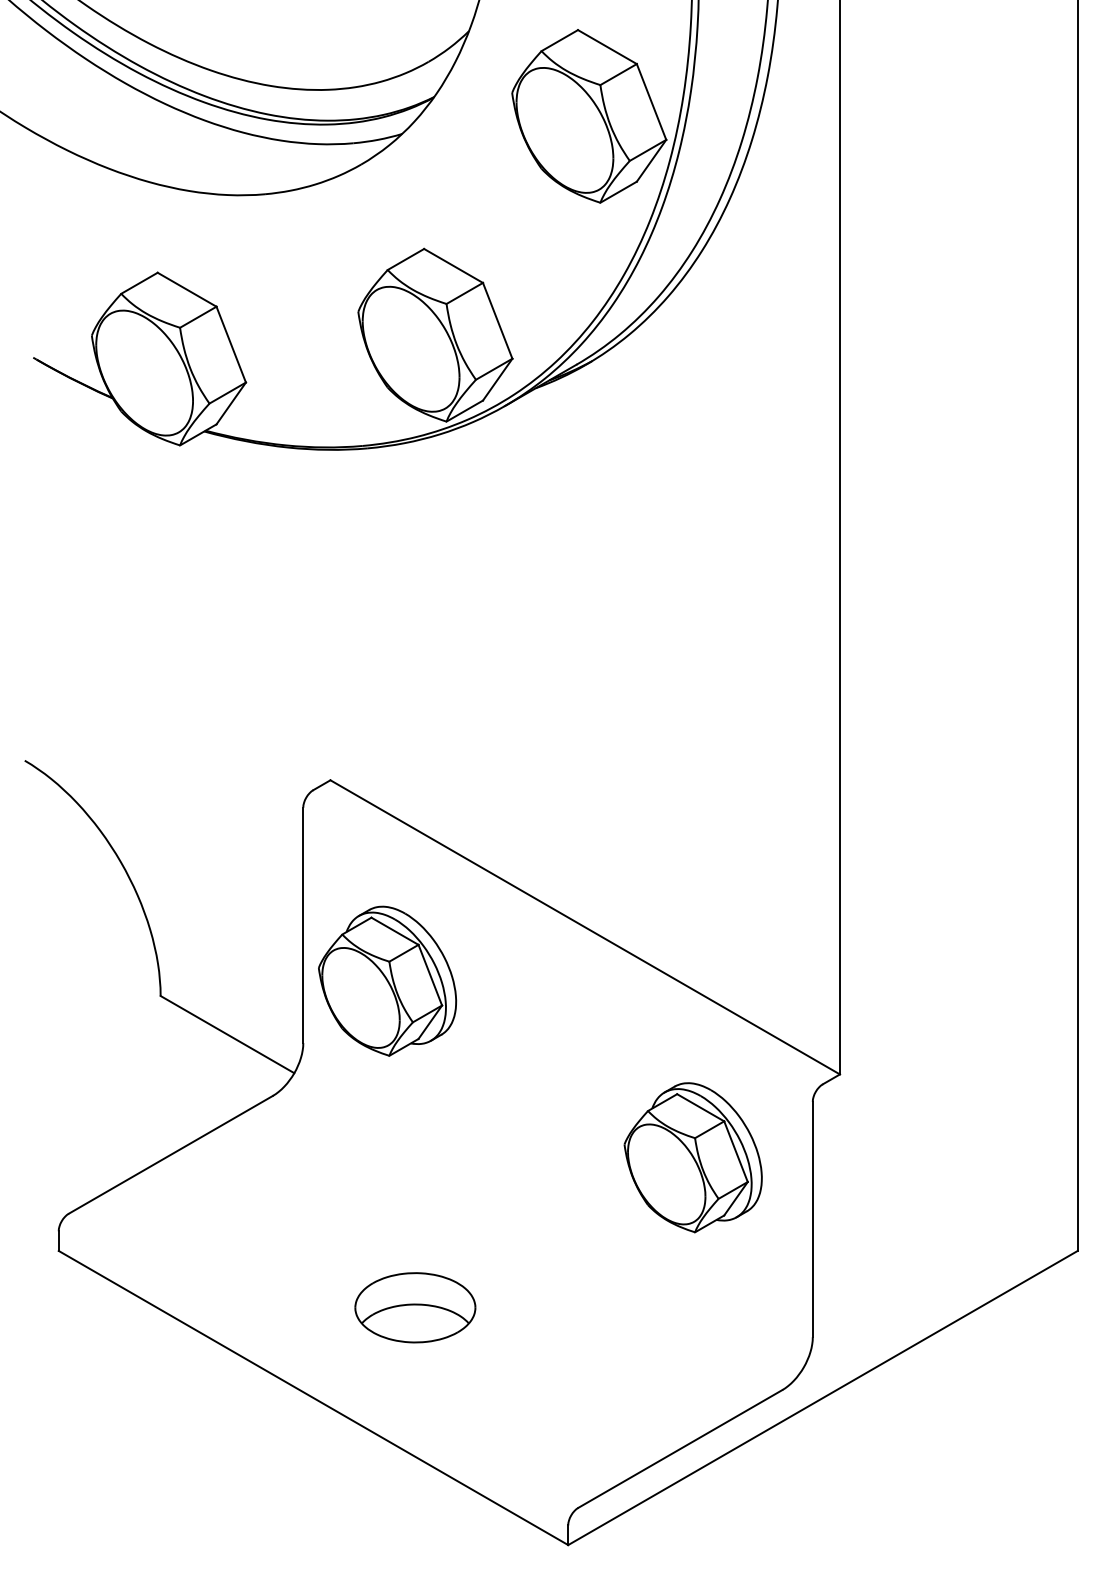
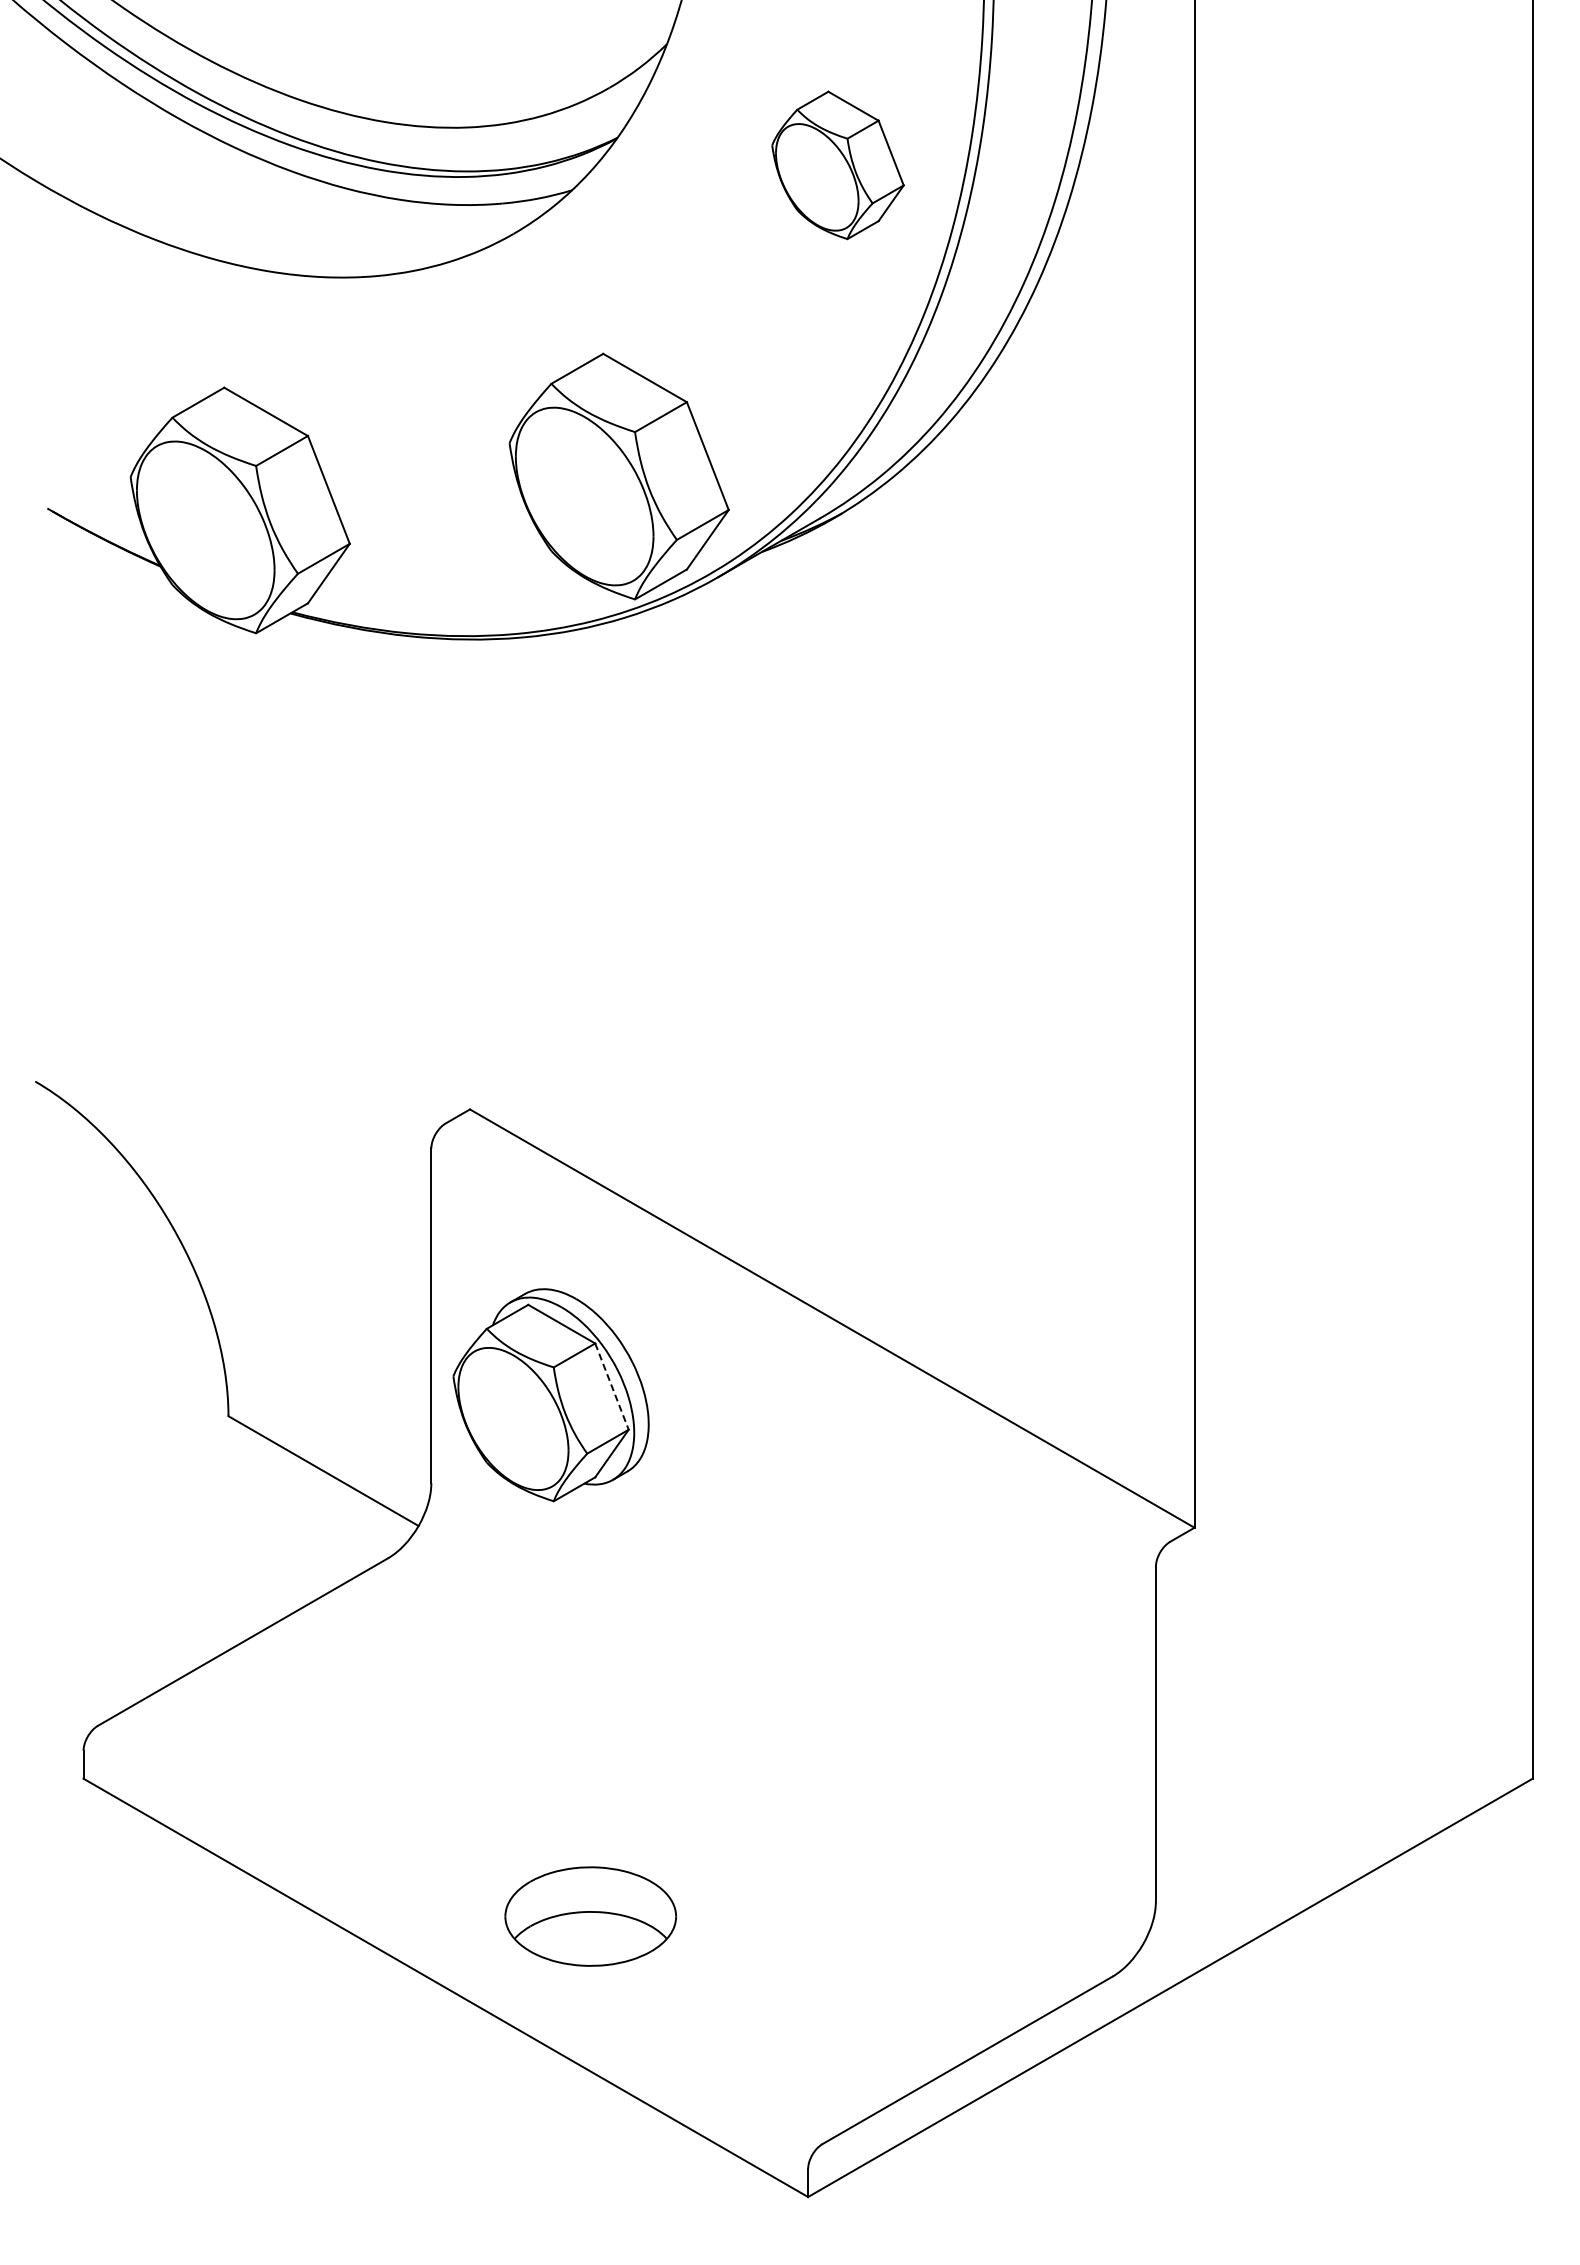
part: (588, 116) -> (837, 165), size x0.6
line: (430, 975) -> (612, 1387), solid -> dashed
part: (692, 1157) -> (985, 1646), removed
part: (415, 1307) -> (590, 1916), moved

